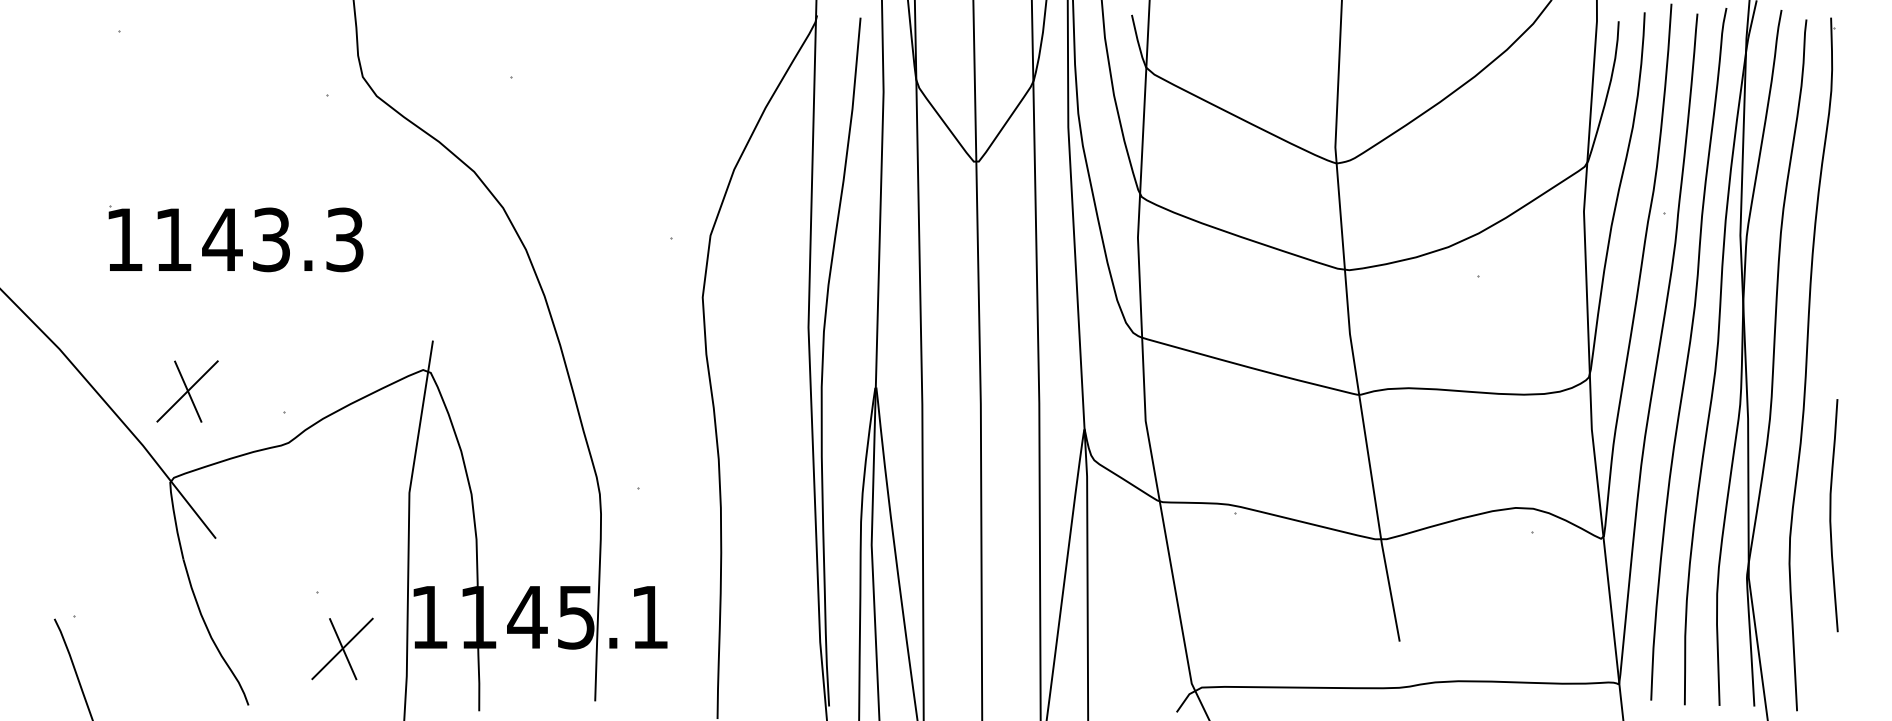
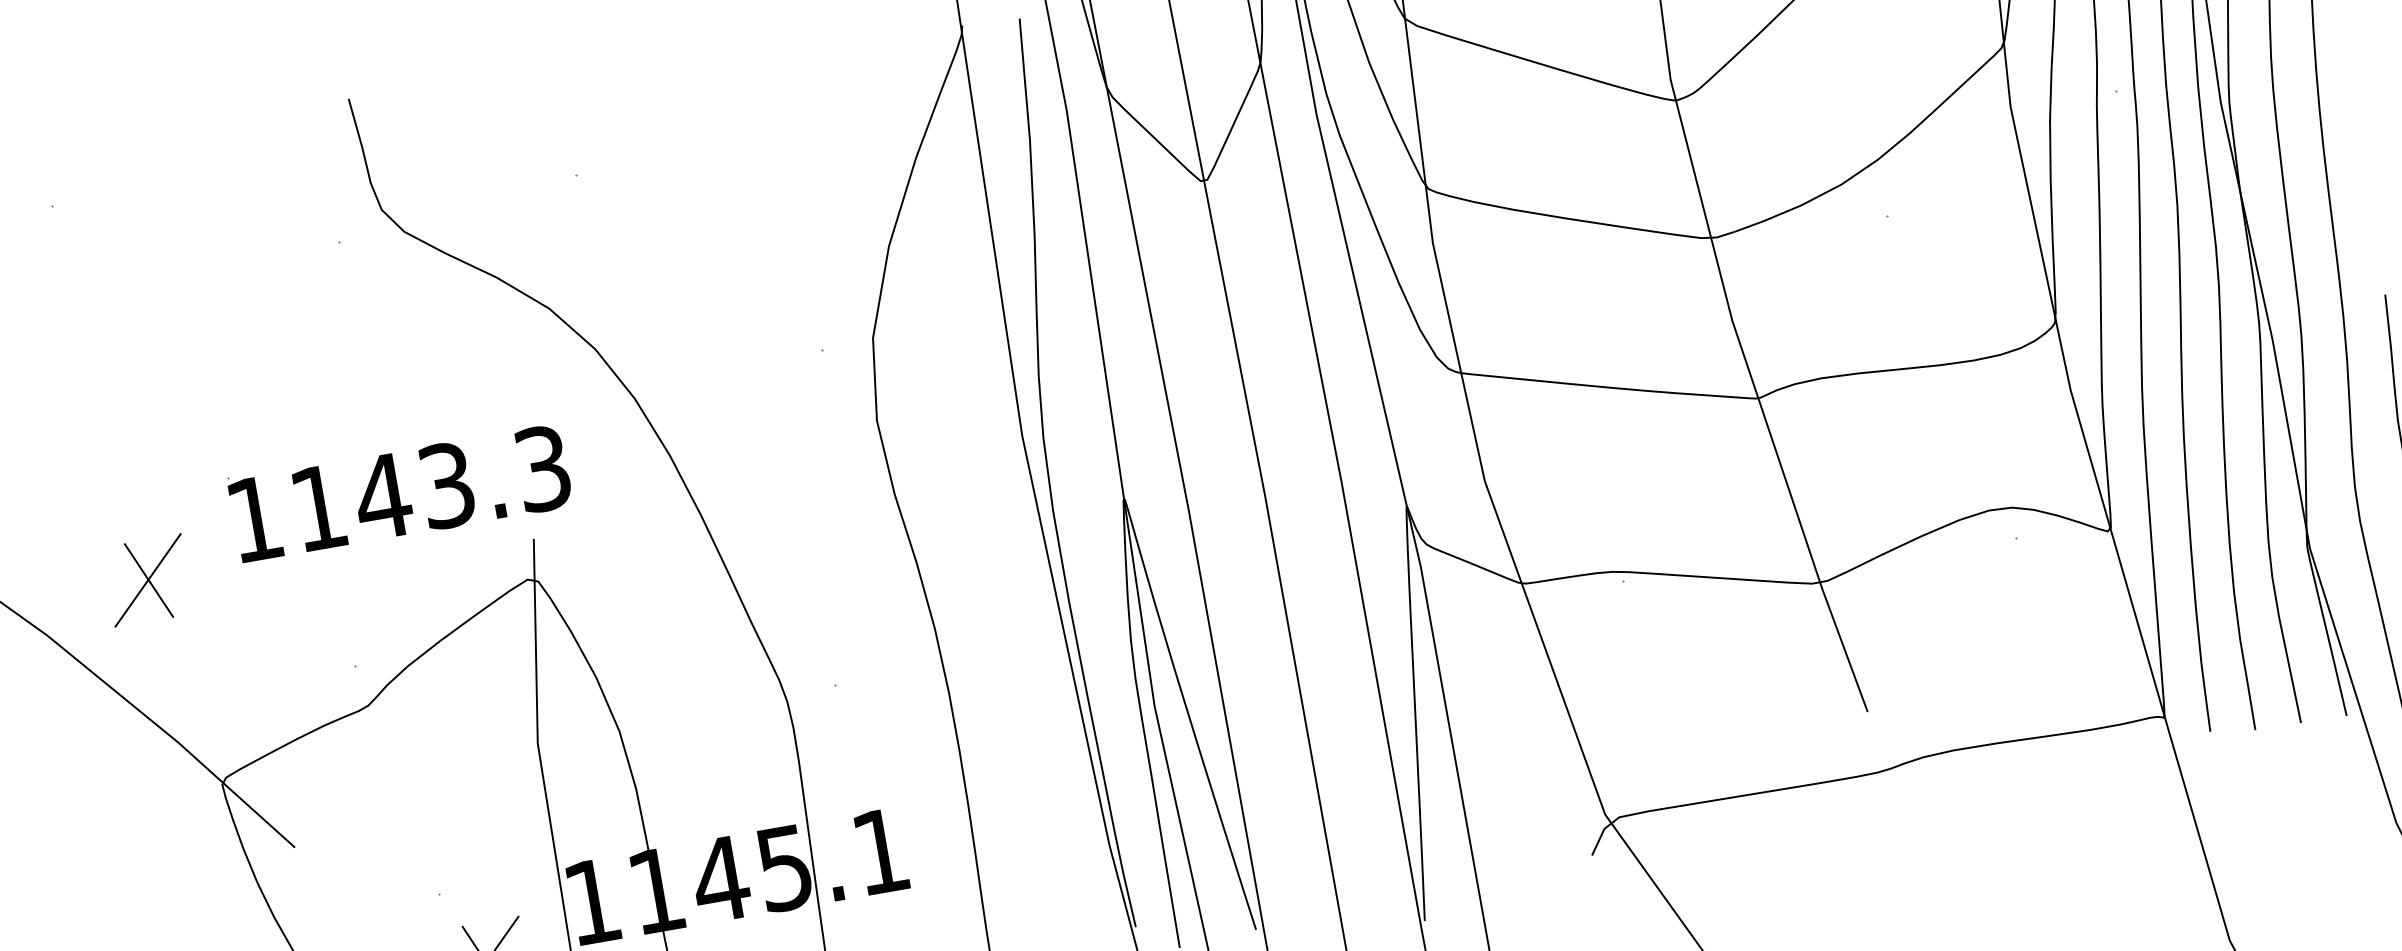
part: (235, 238) -> (399, 492), moved
part: (187, 391) -> (147, 580), moved

